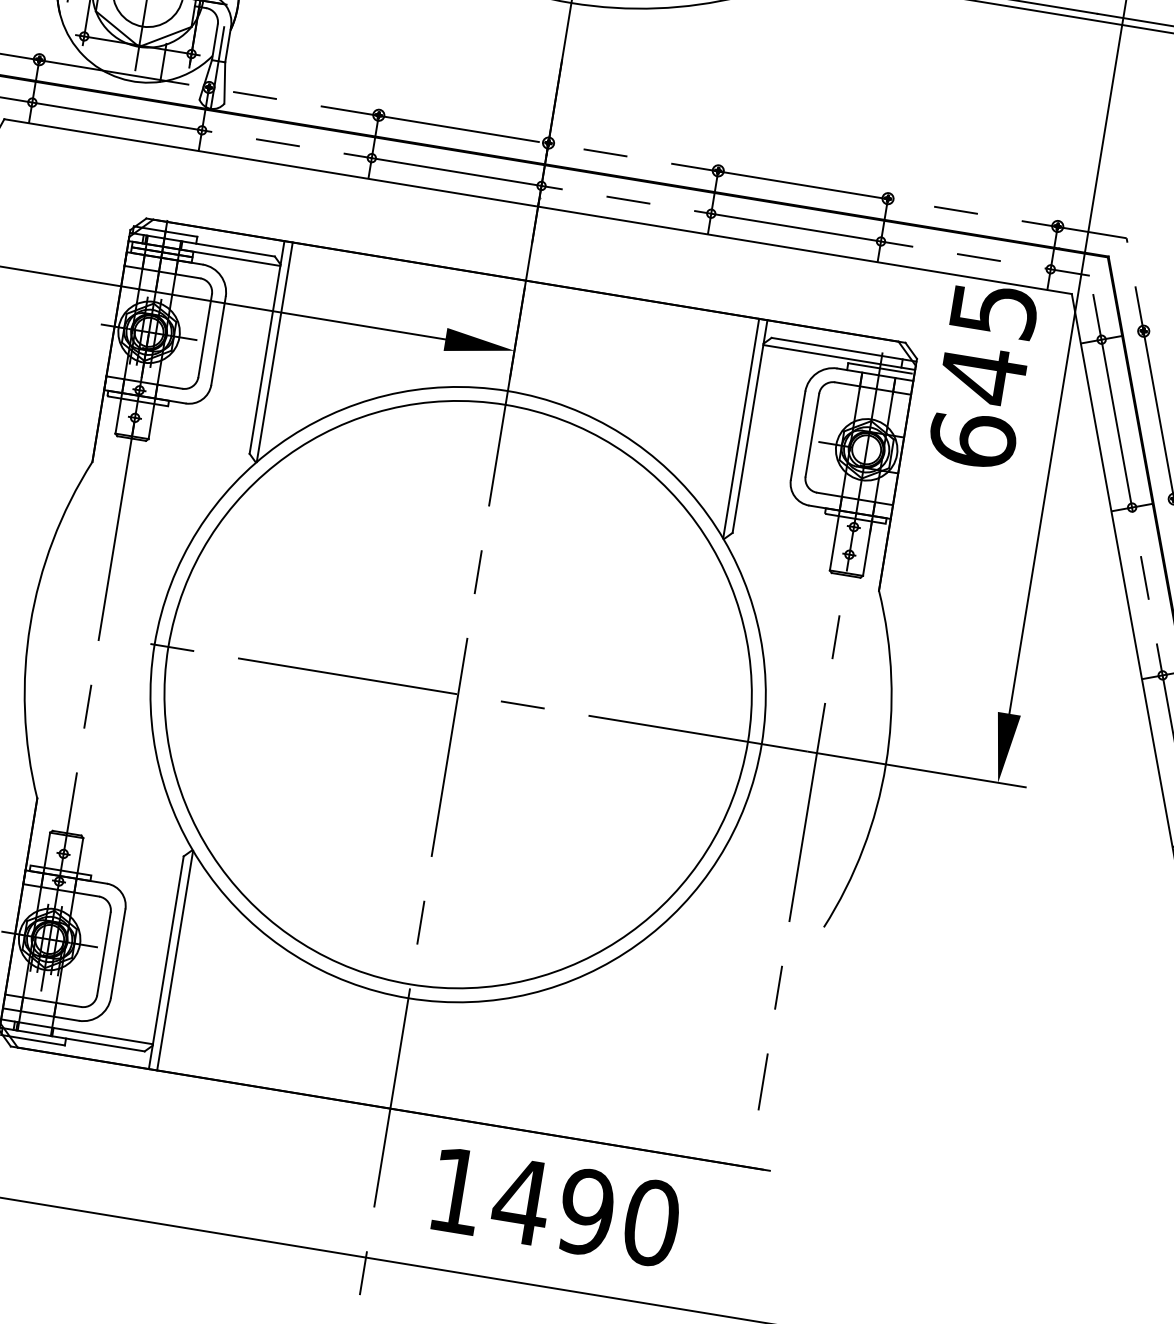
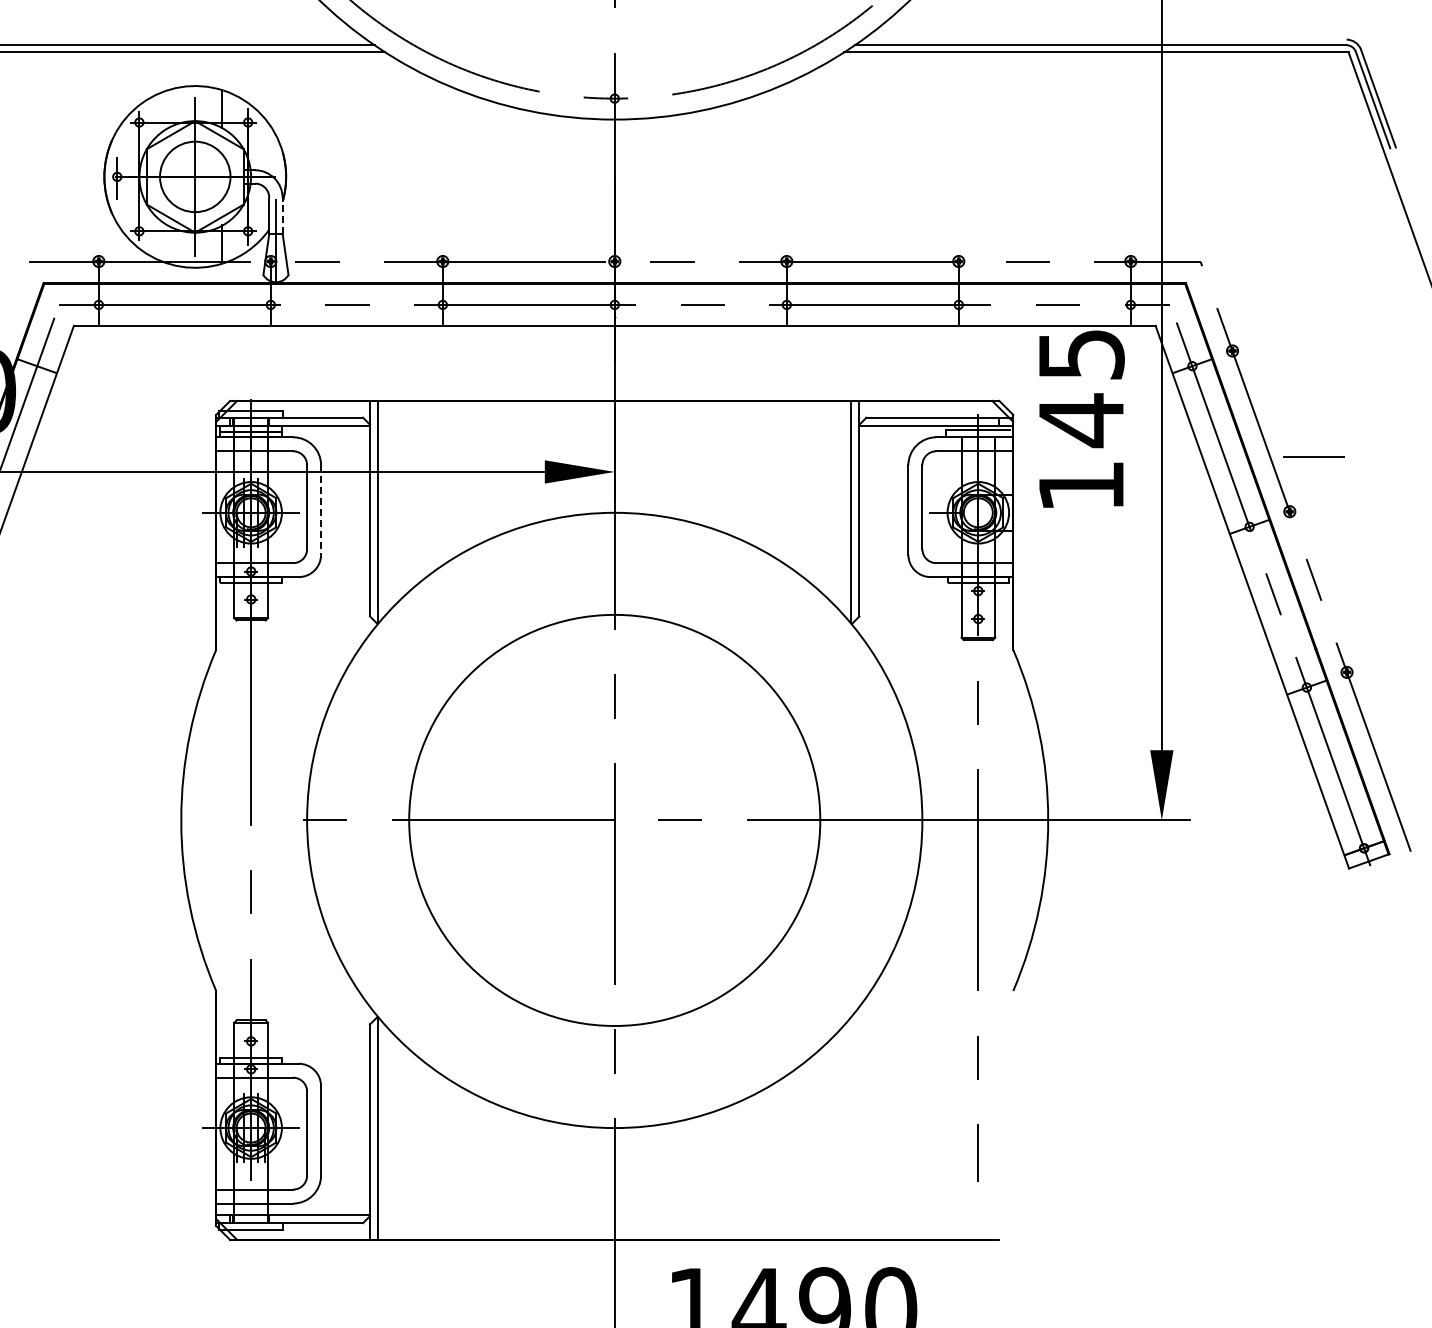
line: (227, 44) -> (282, 216), solid -> dashed
line: (218, 341) -> (321, 510), solid -> dashed
text: (972, 439) -> (1081, 485), 645 -> 145
circle: (457, 694) -> (614, 820), size x0.7

